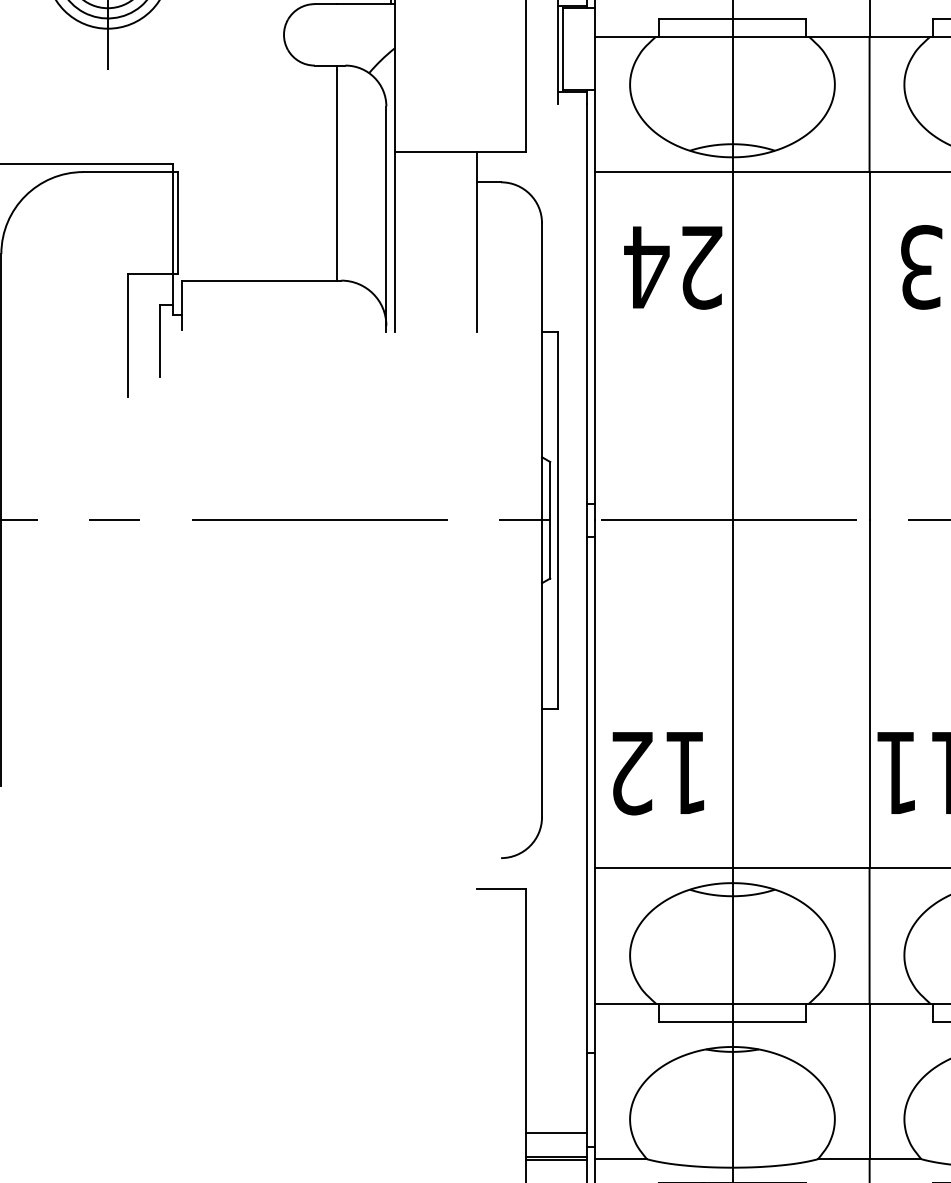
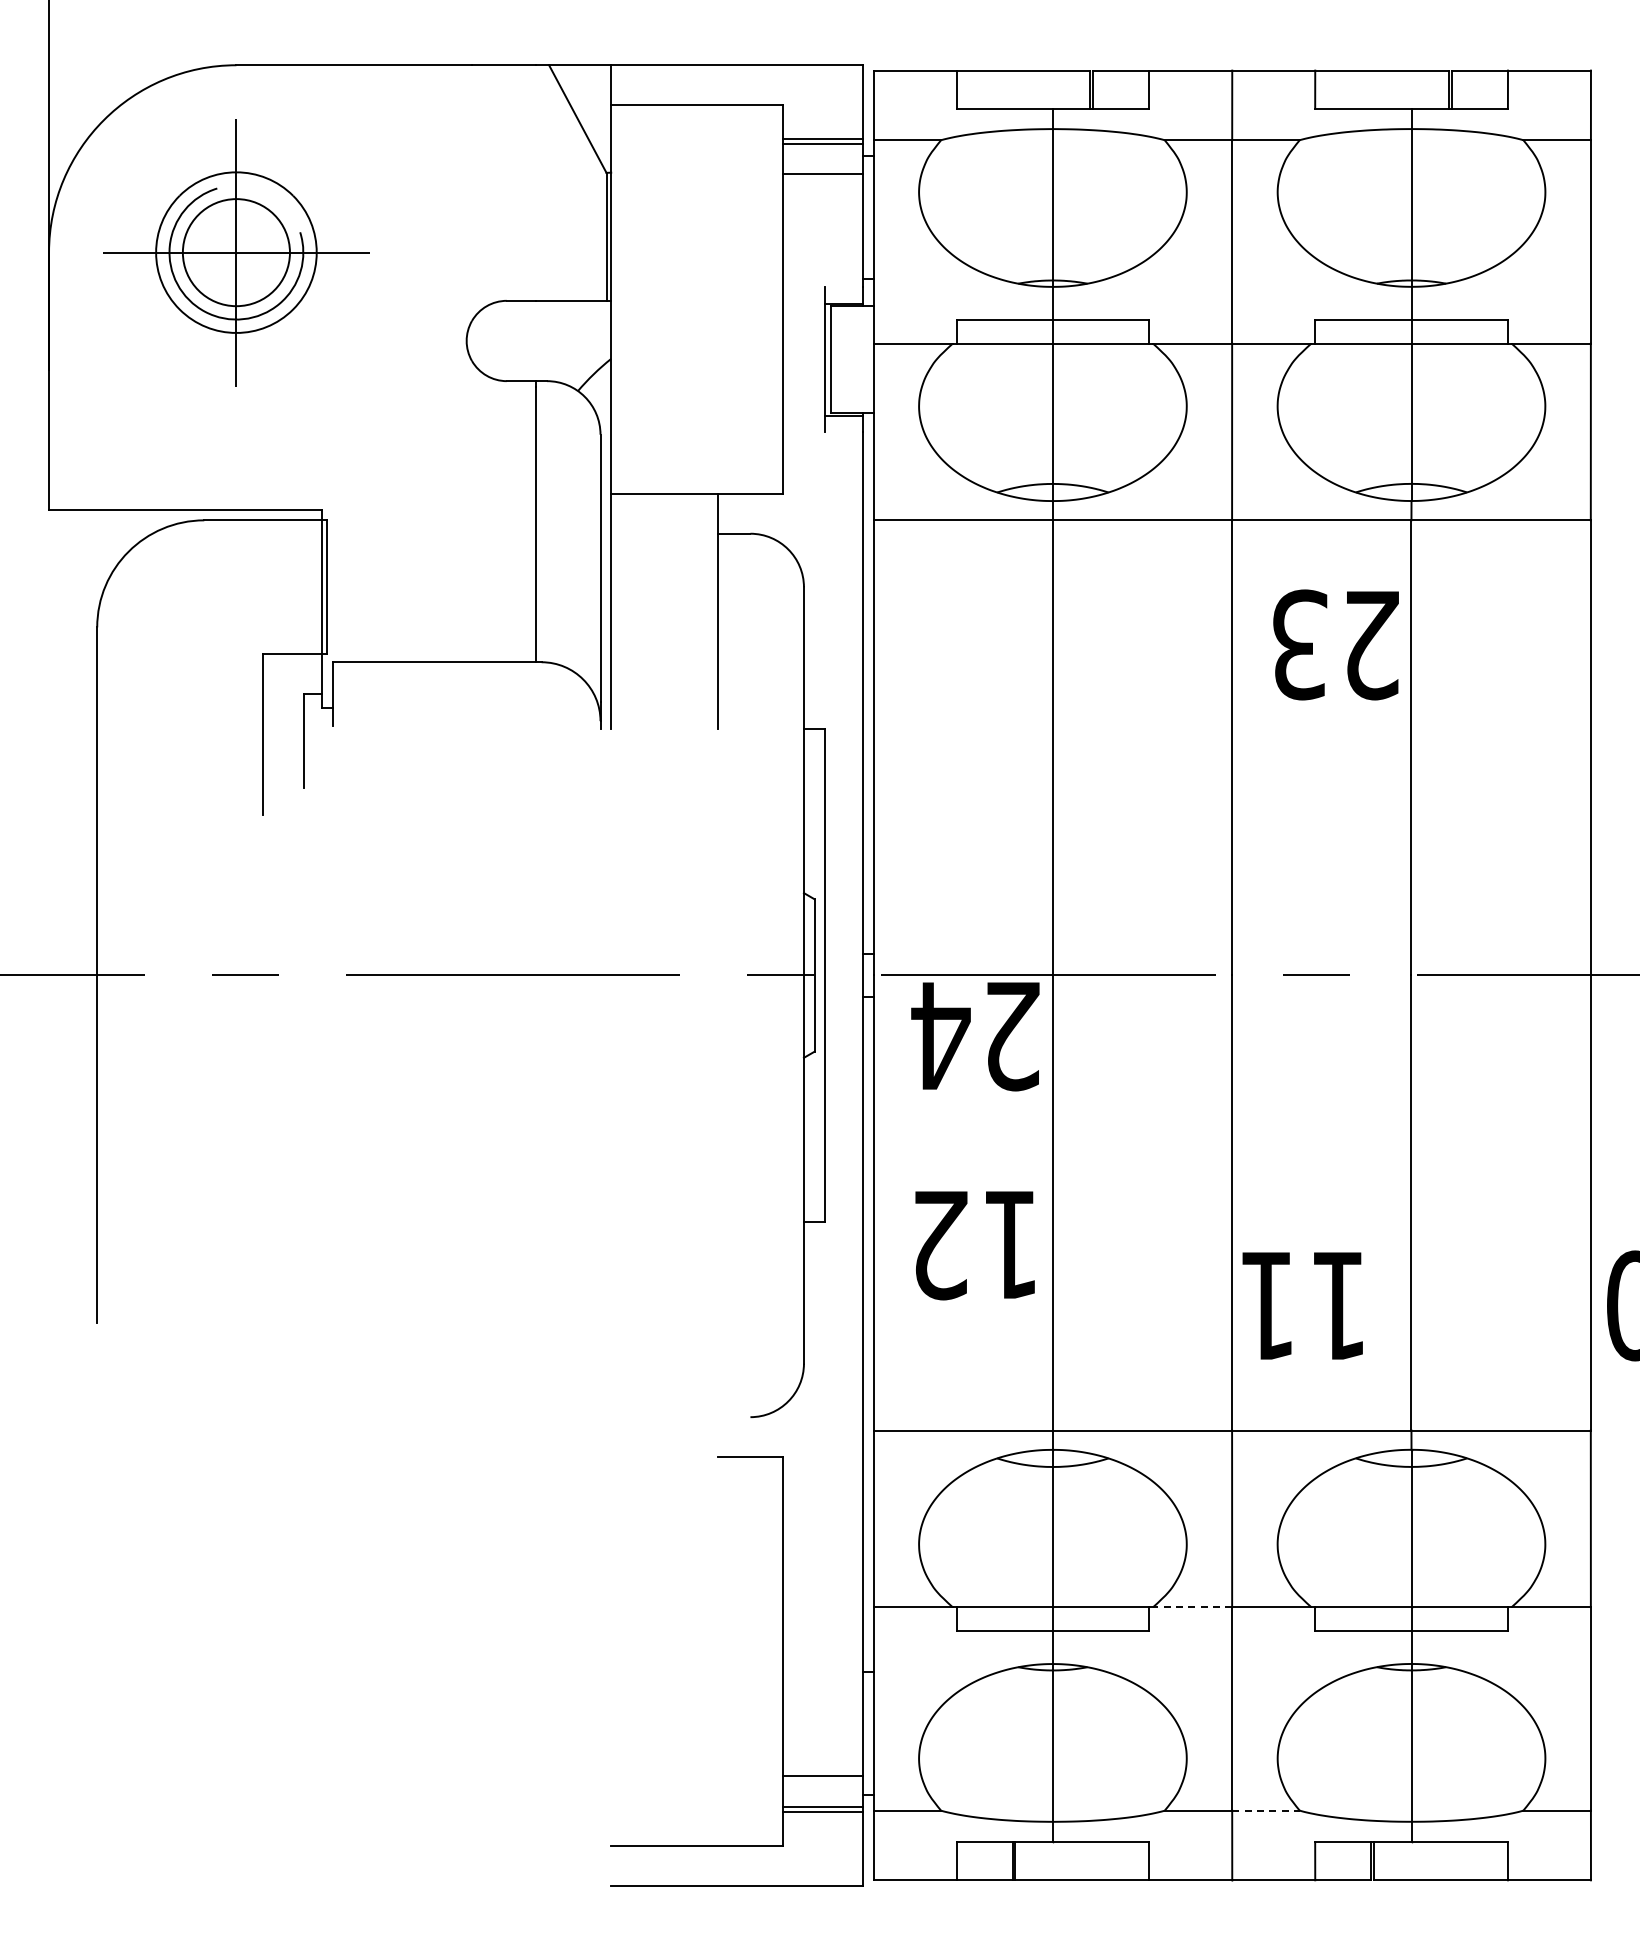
text: (673, 267) -> (975, 1036), moved
text: (657, 773) -> (974, 1245), moved
line: (839, 1003) -> (1192, 1607), solid -> dashed
line: (895, 1159) -> (1265, 1810), solid -> dashed

